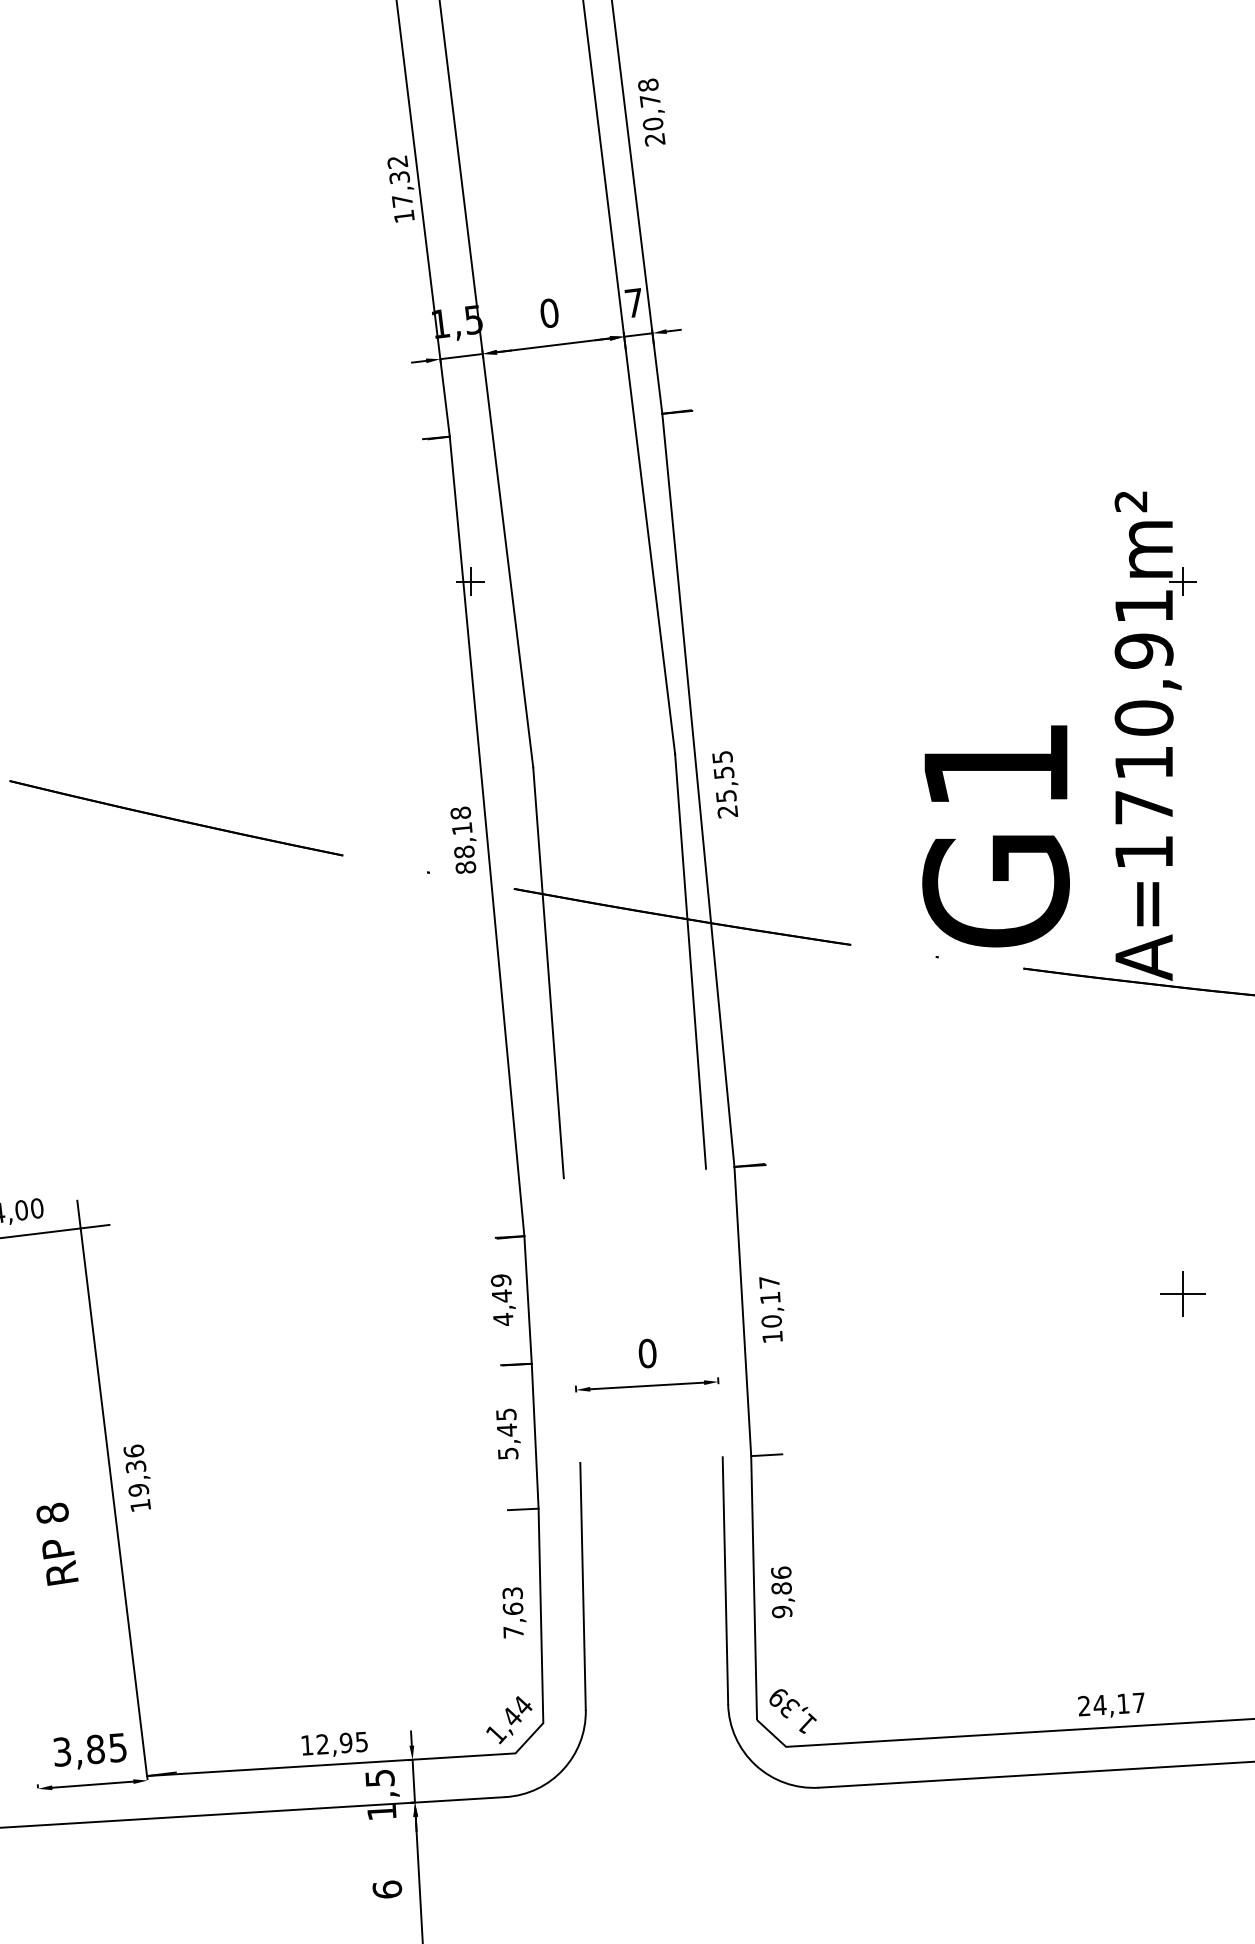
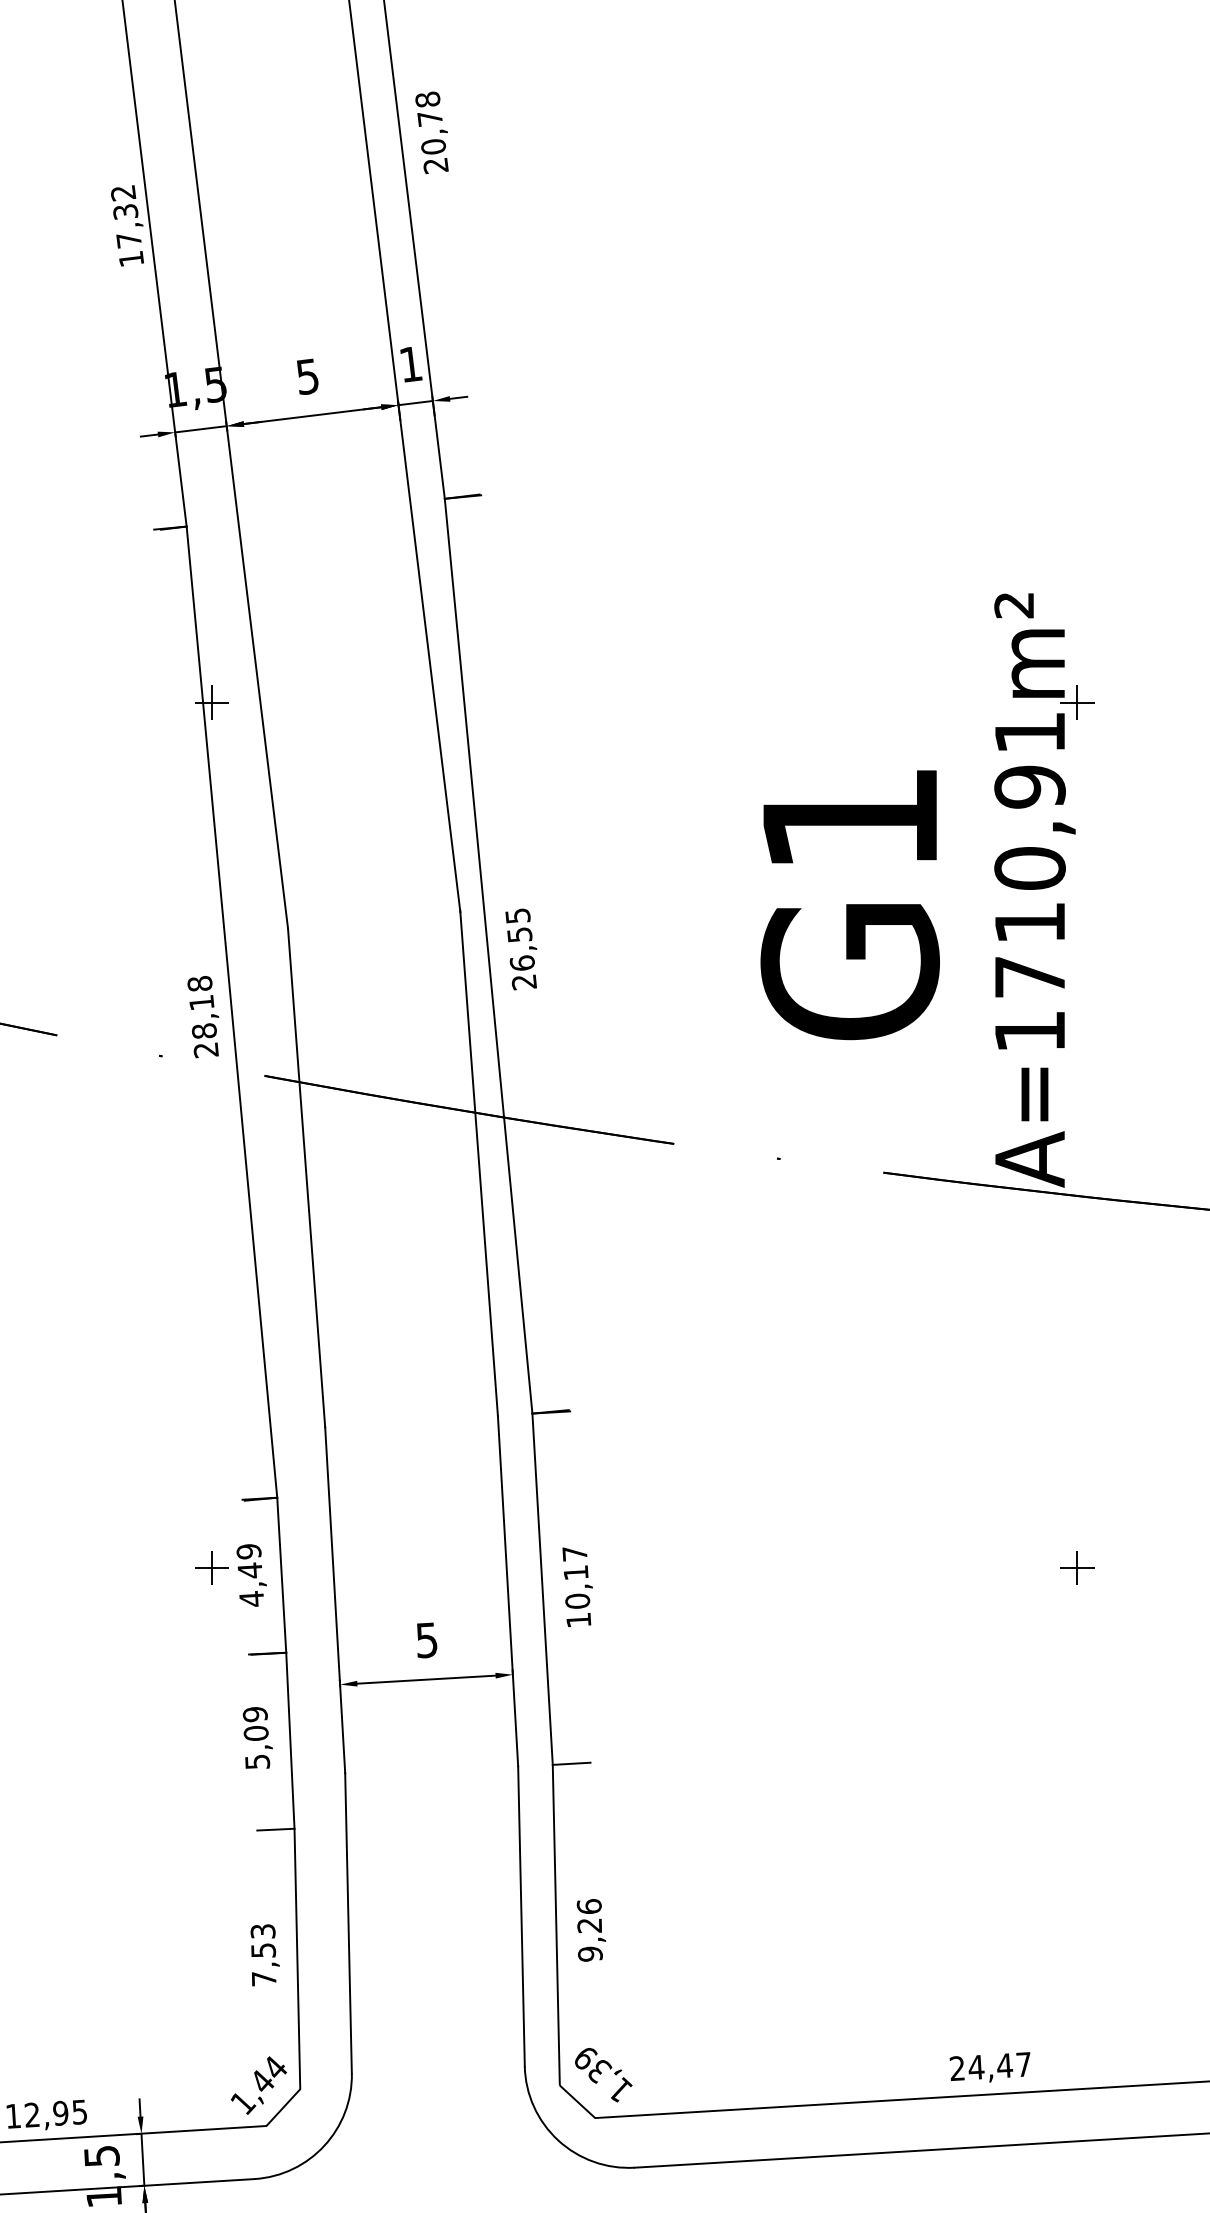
text: (633, 302) -> (409, 363), 7 -> 1
text: (549, 313) -> (307, 376), 0 -> 5
text: (725, 795) -> (521, 962), 25,55 -> 26,55
text: (995, 836) -> (849, 905), moved
text: (465, 867) -> (205, 1049), 88,18 -> 28,18
part: (470, 1293) -> (211, 1567), added
part: (1182, 1293) -> (1076, 1567), size x0.62
line: (714, 1312) -> (508, 1590), added
line: (571, 1320) -> (334, 1600), added
text: (647, 1353) -> (426, 1640), 0 -> 5
text: (506, 1422) -> (255, 1724), 5,45 -> 5,09
text: (781, 1588) -> (589, 1925), 9,86 -> 9,26
text: (512, 1608) -> (262, 1949), 7,63 -> 7,53
text: (1123, 1703) -> (1005, 2065), 24,17 -> 24,47

